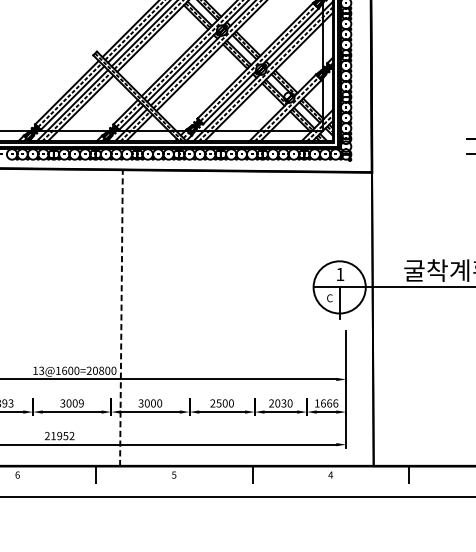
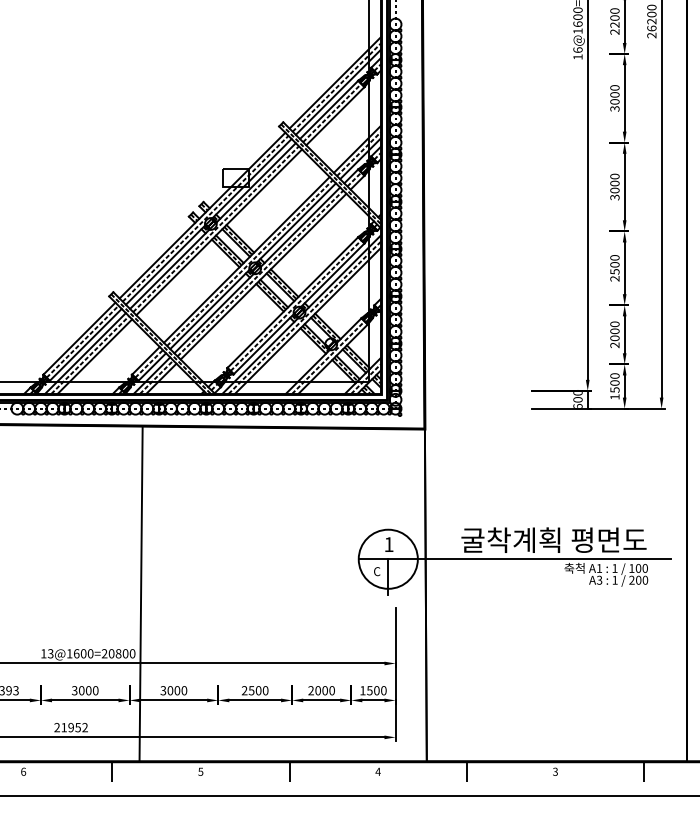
line: (121, 317) -> (141, 593), dashed -> solid
text: (81, 403) -> (95, 690), 3009 -> 3000
text: (283, 403) -> (324, 690), 2030 -> 2000
text: (329, 403) -> (376, 690), 1666 -> 1500

